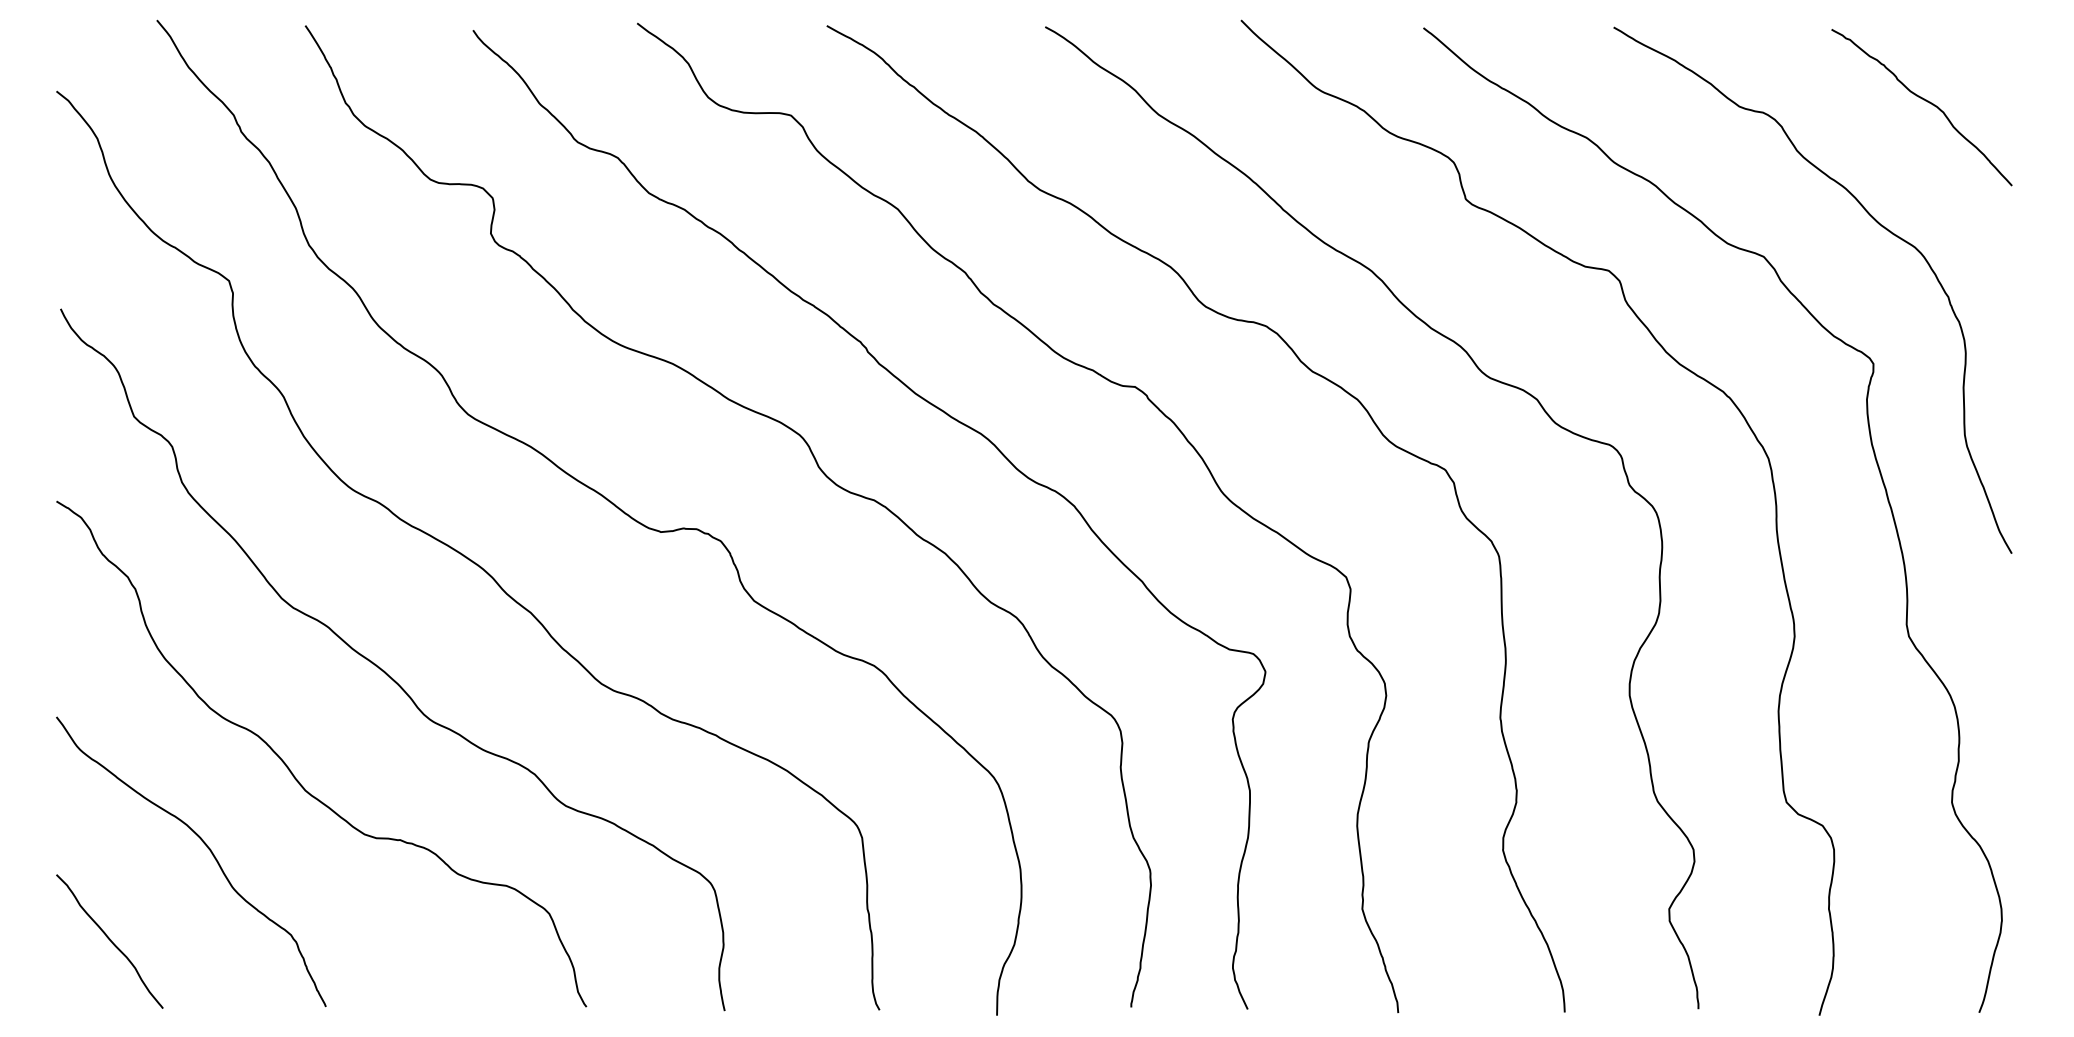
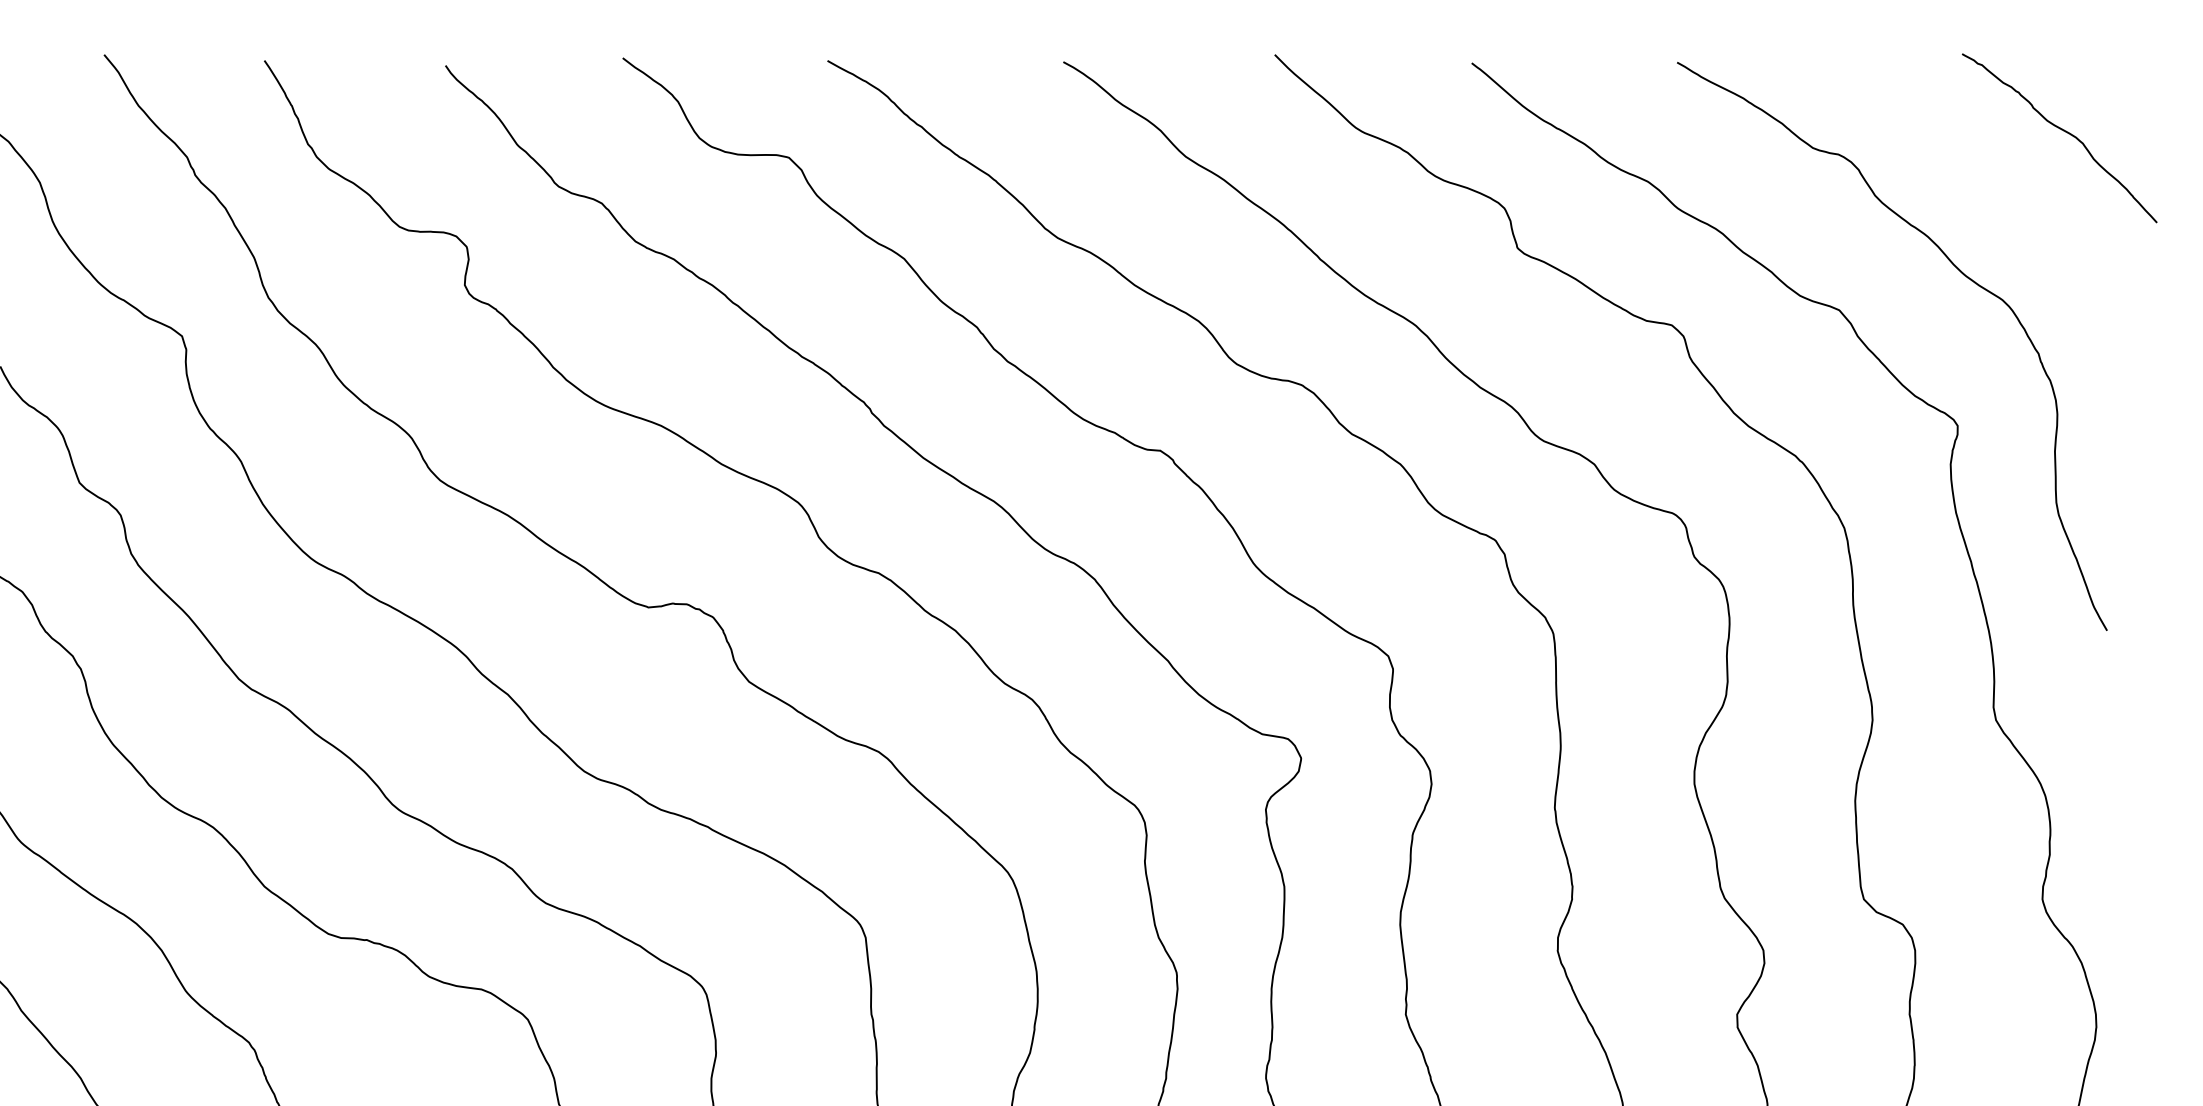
curve: (1925, 101) -> (2063, 131), moved

